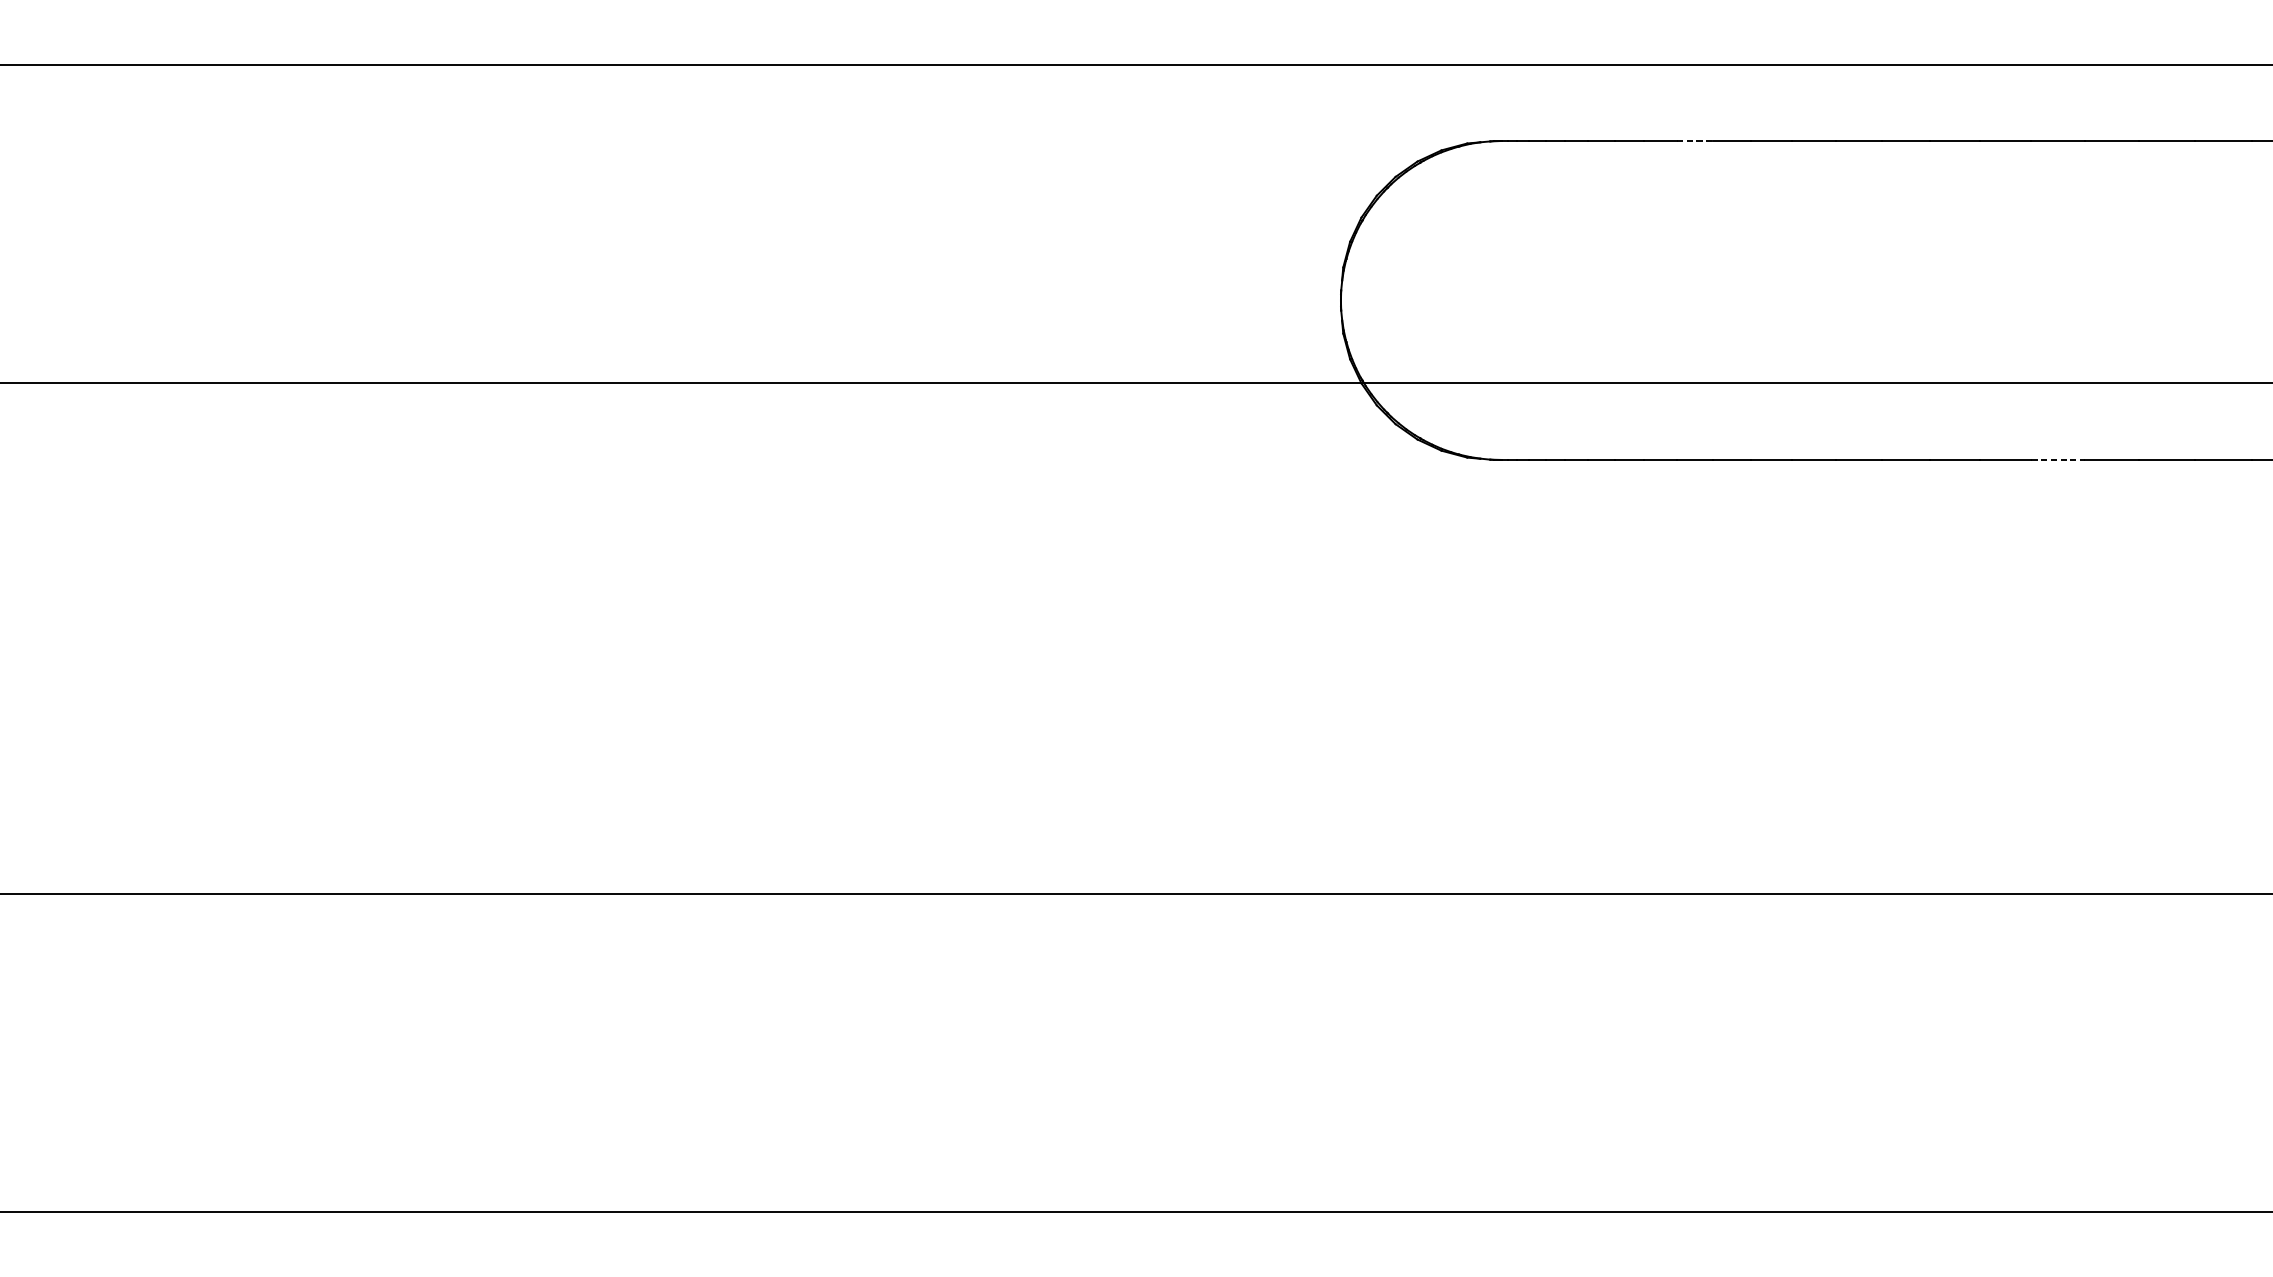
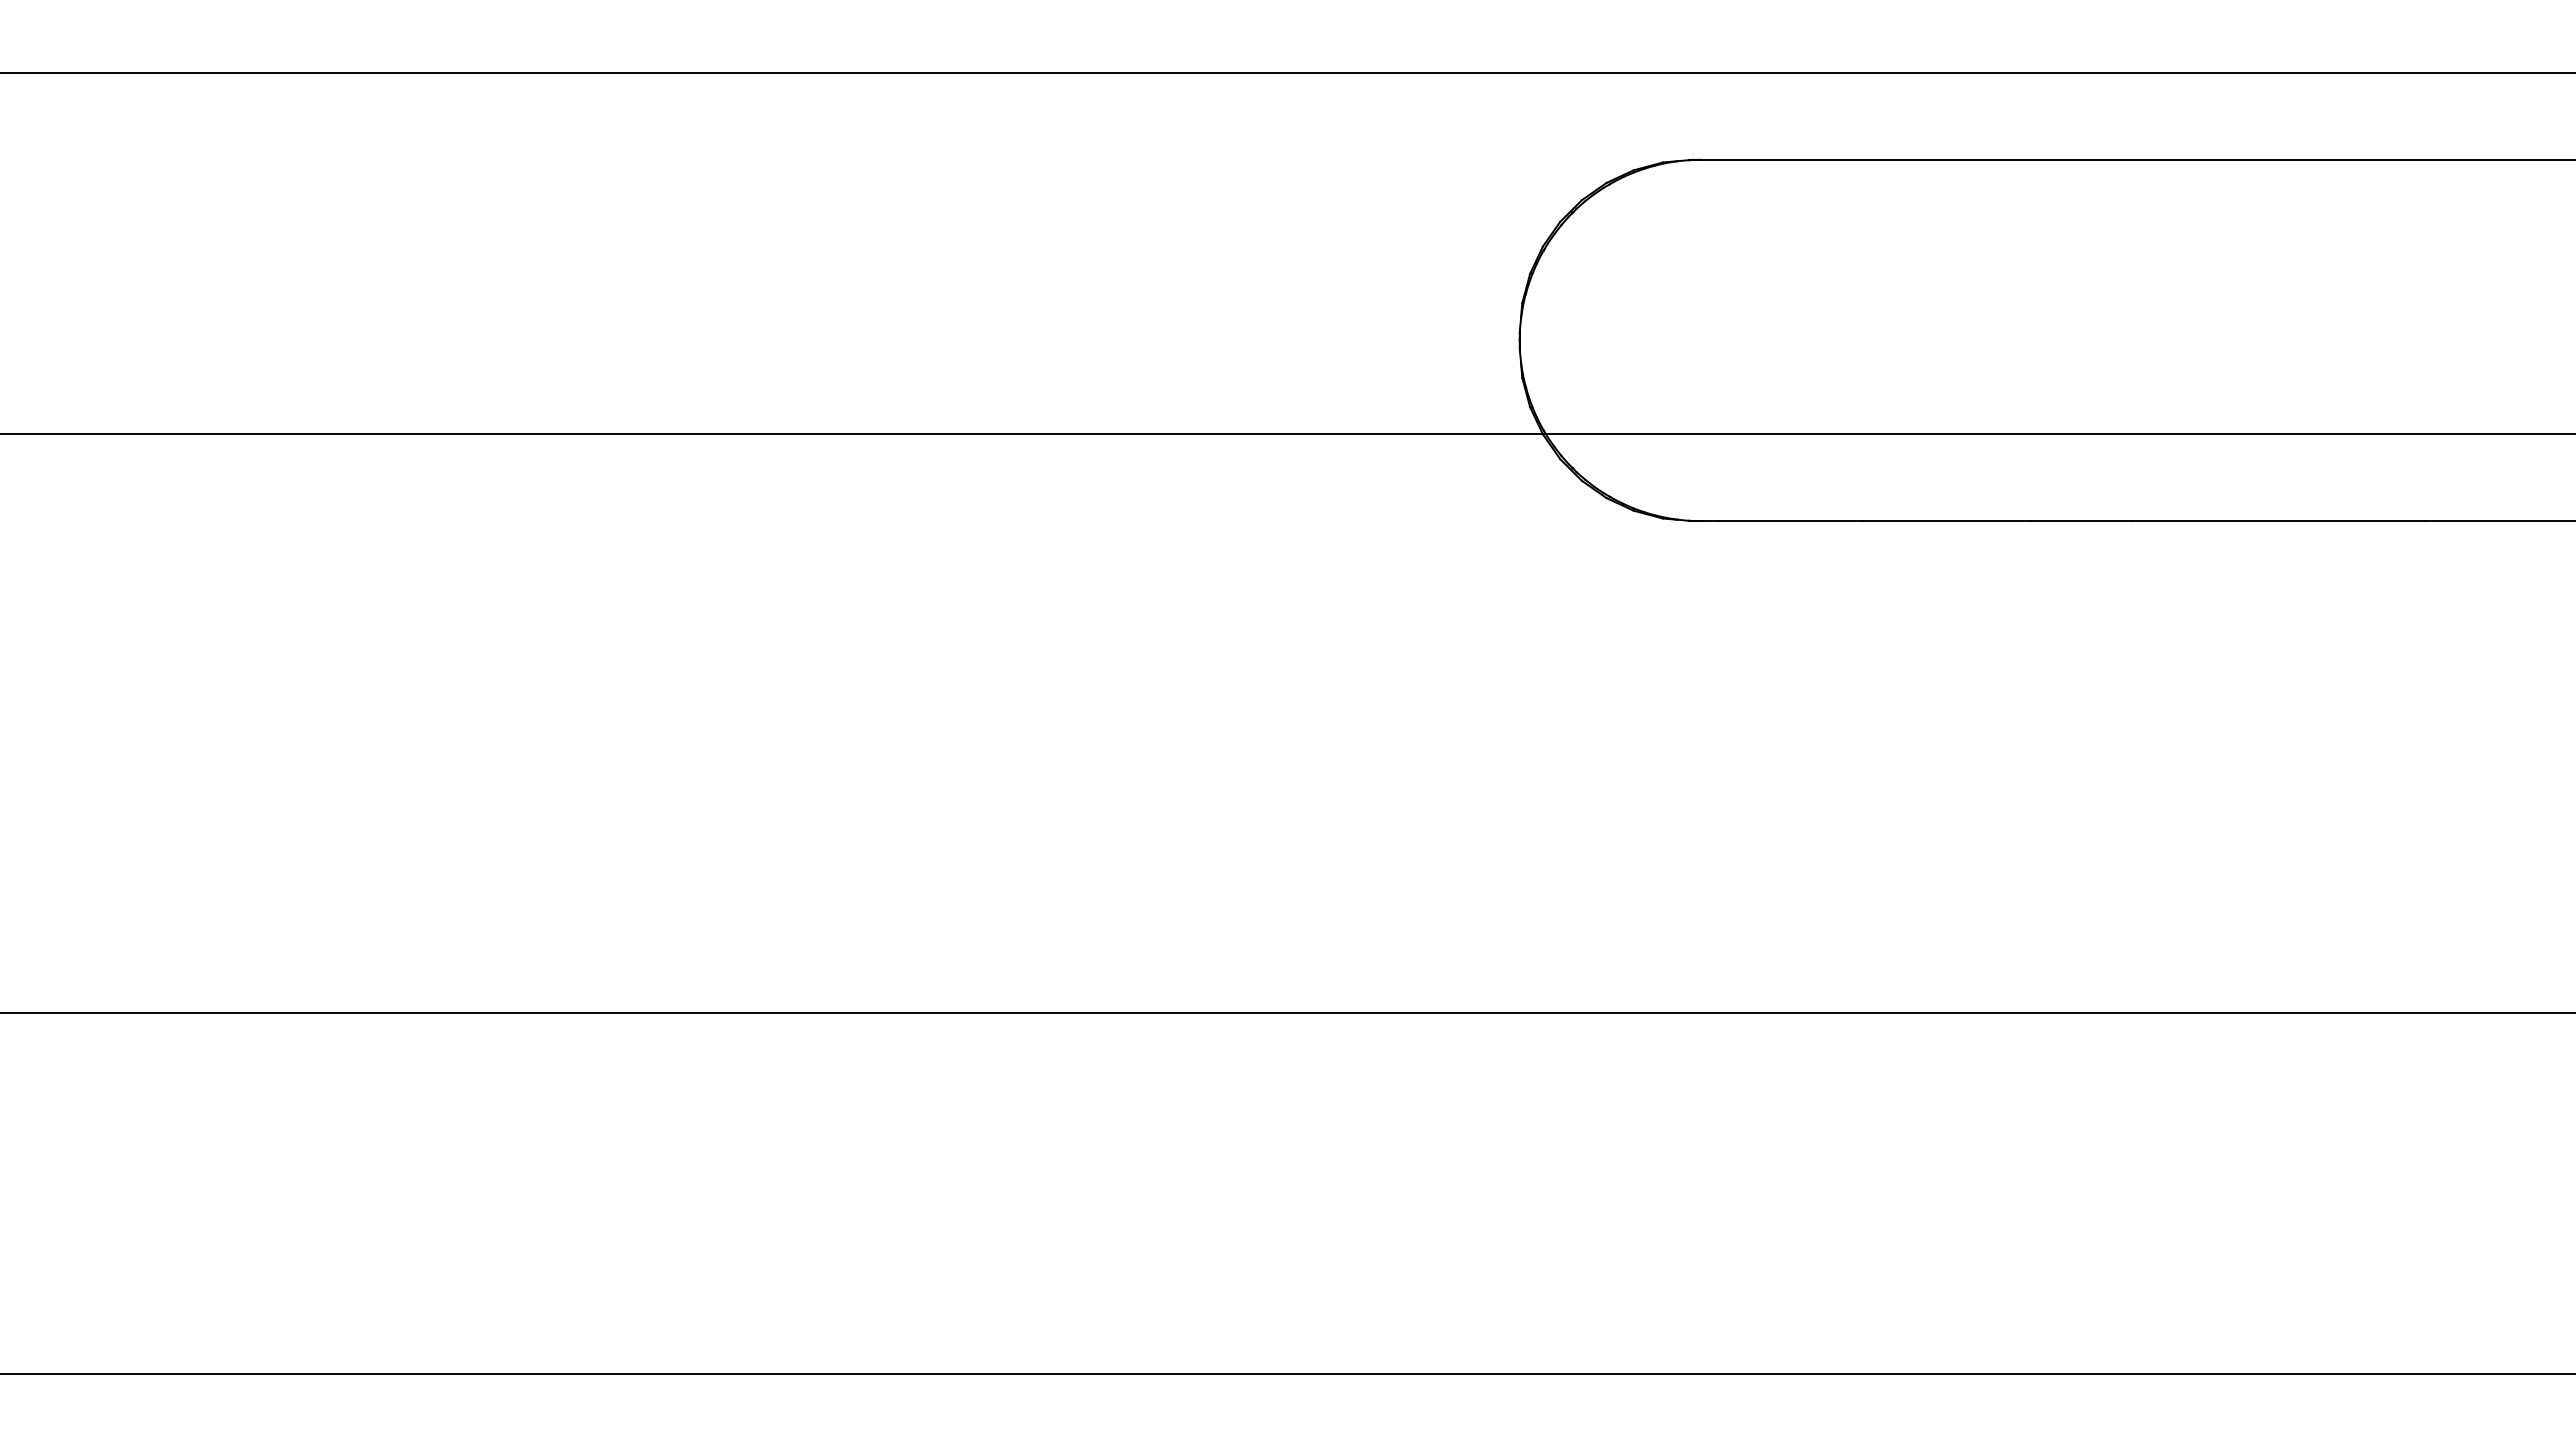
line: (1695, 140) -> (1921, 159), dashed -> solid
line: (2058, 460) -> (2332, 521), dashed -> solid

